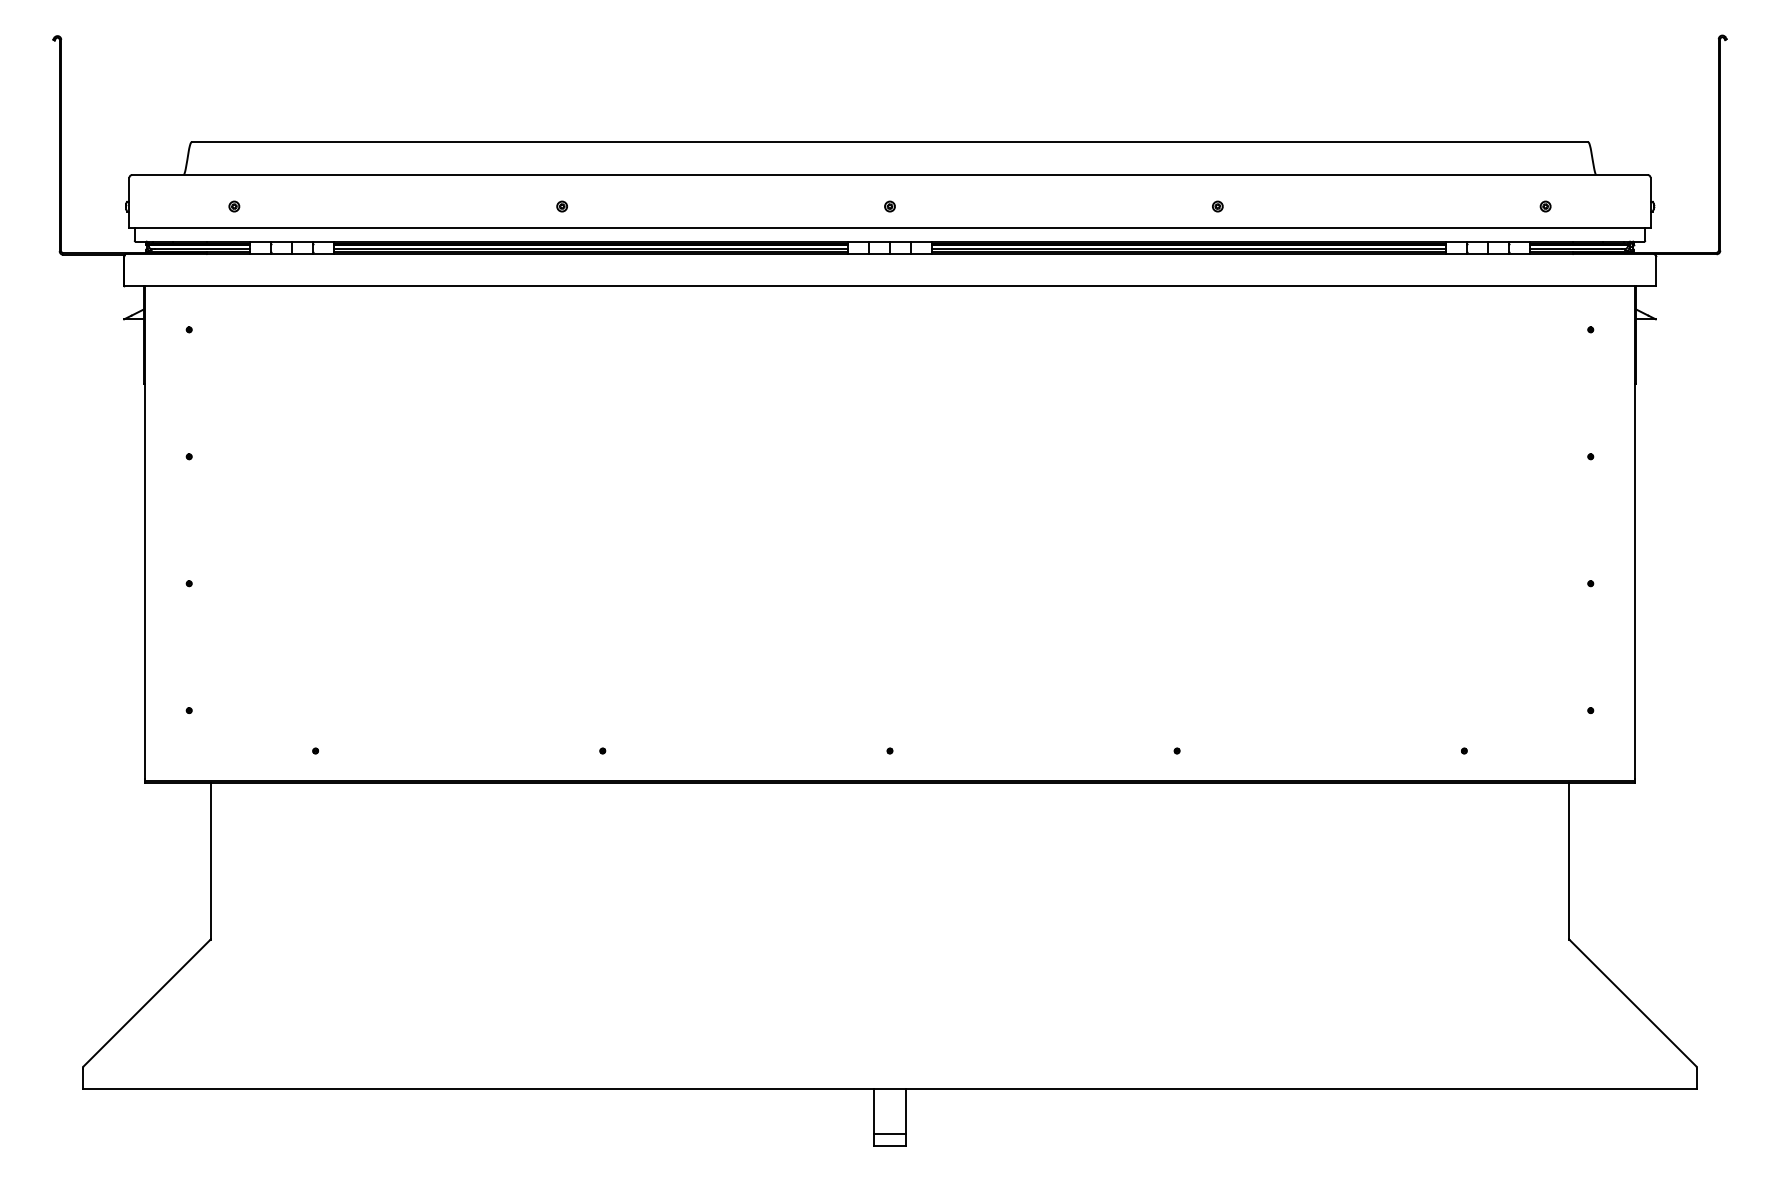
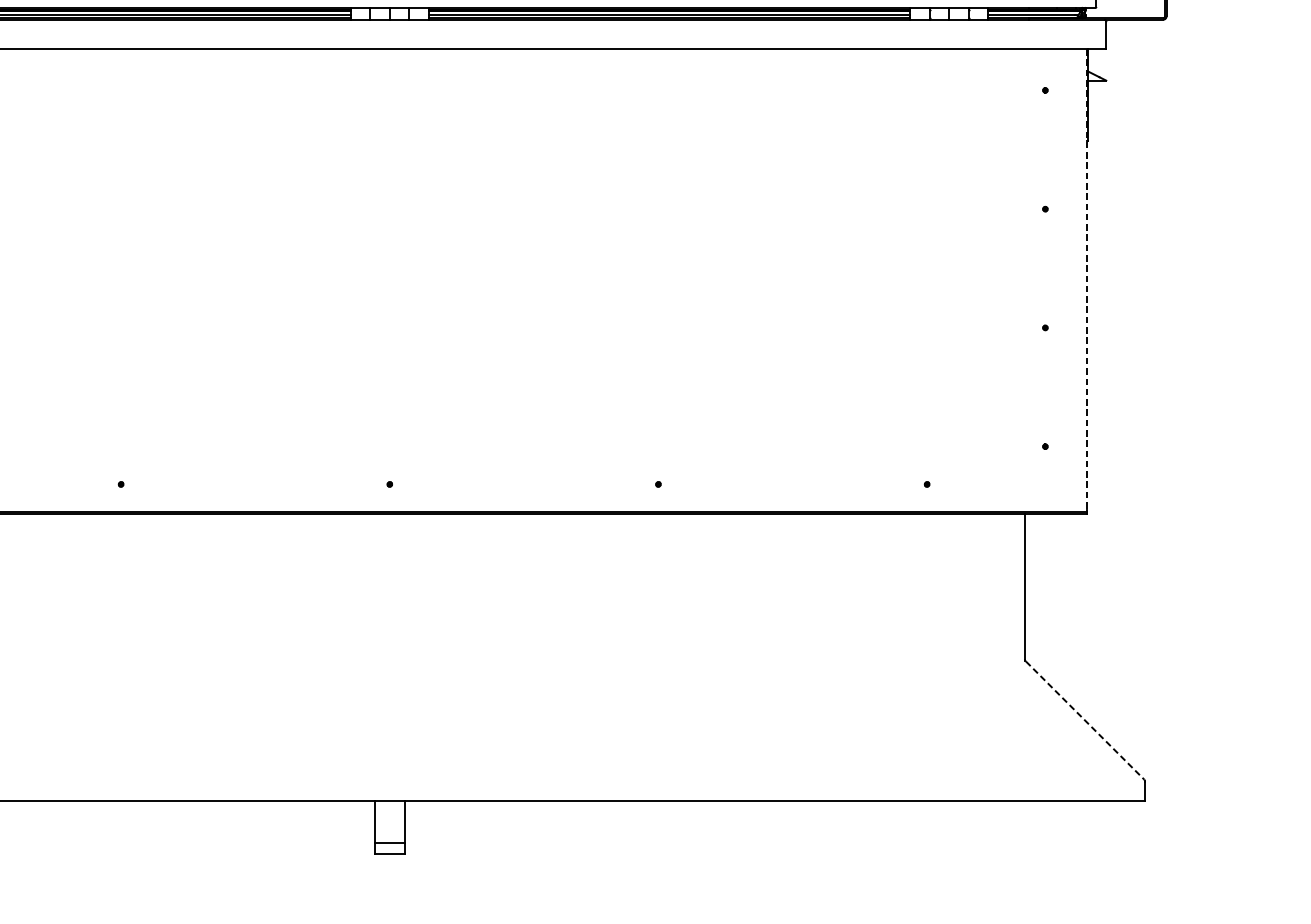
line: (1634, 532) -> (1086, 280), solid -> dashed
line: (1633, 1003) -> (1085, 720), solid -> dashed

